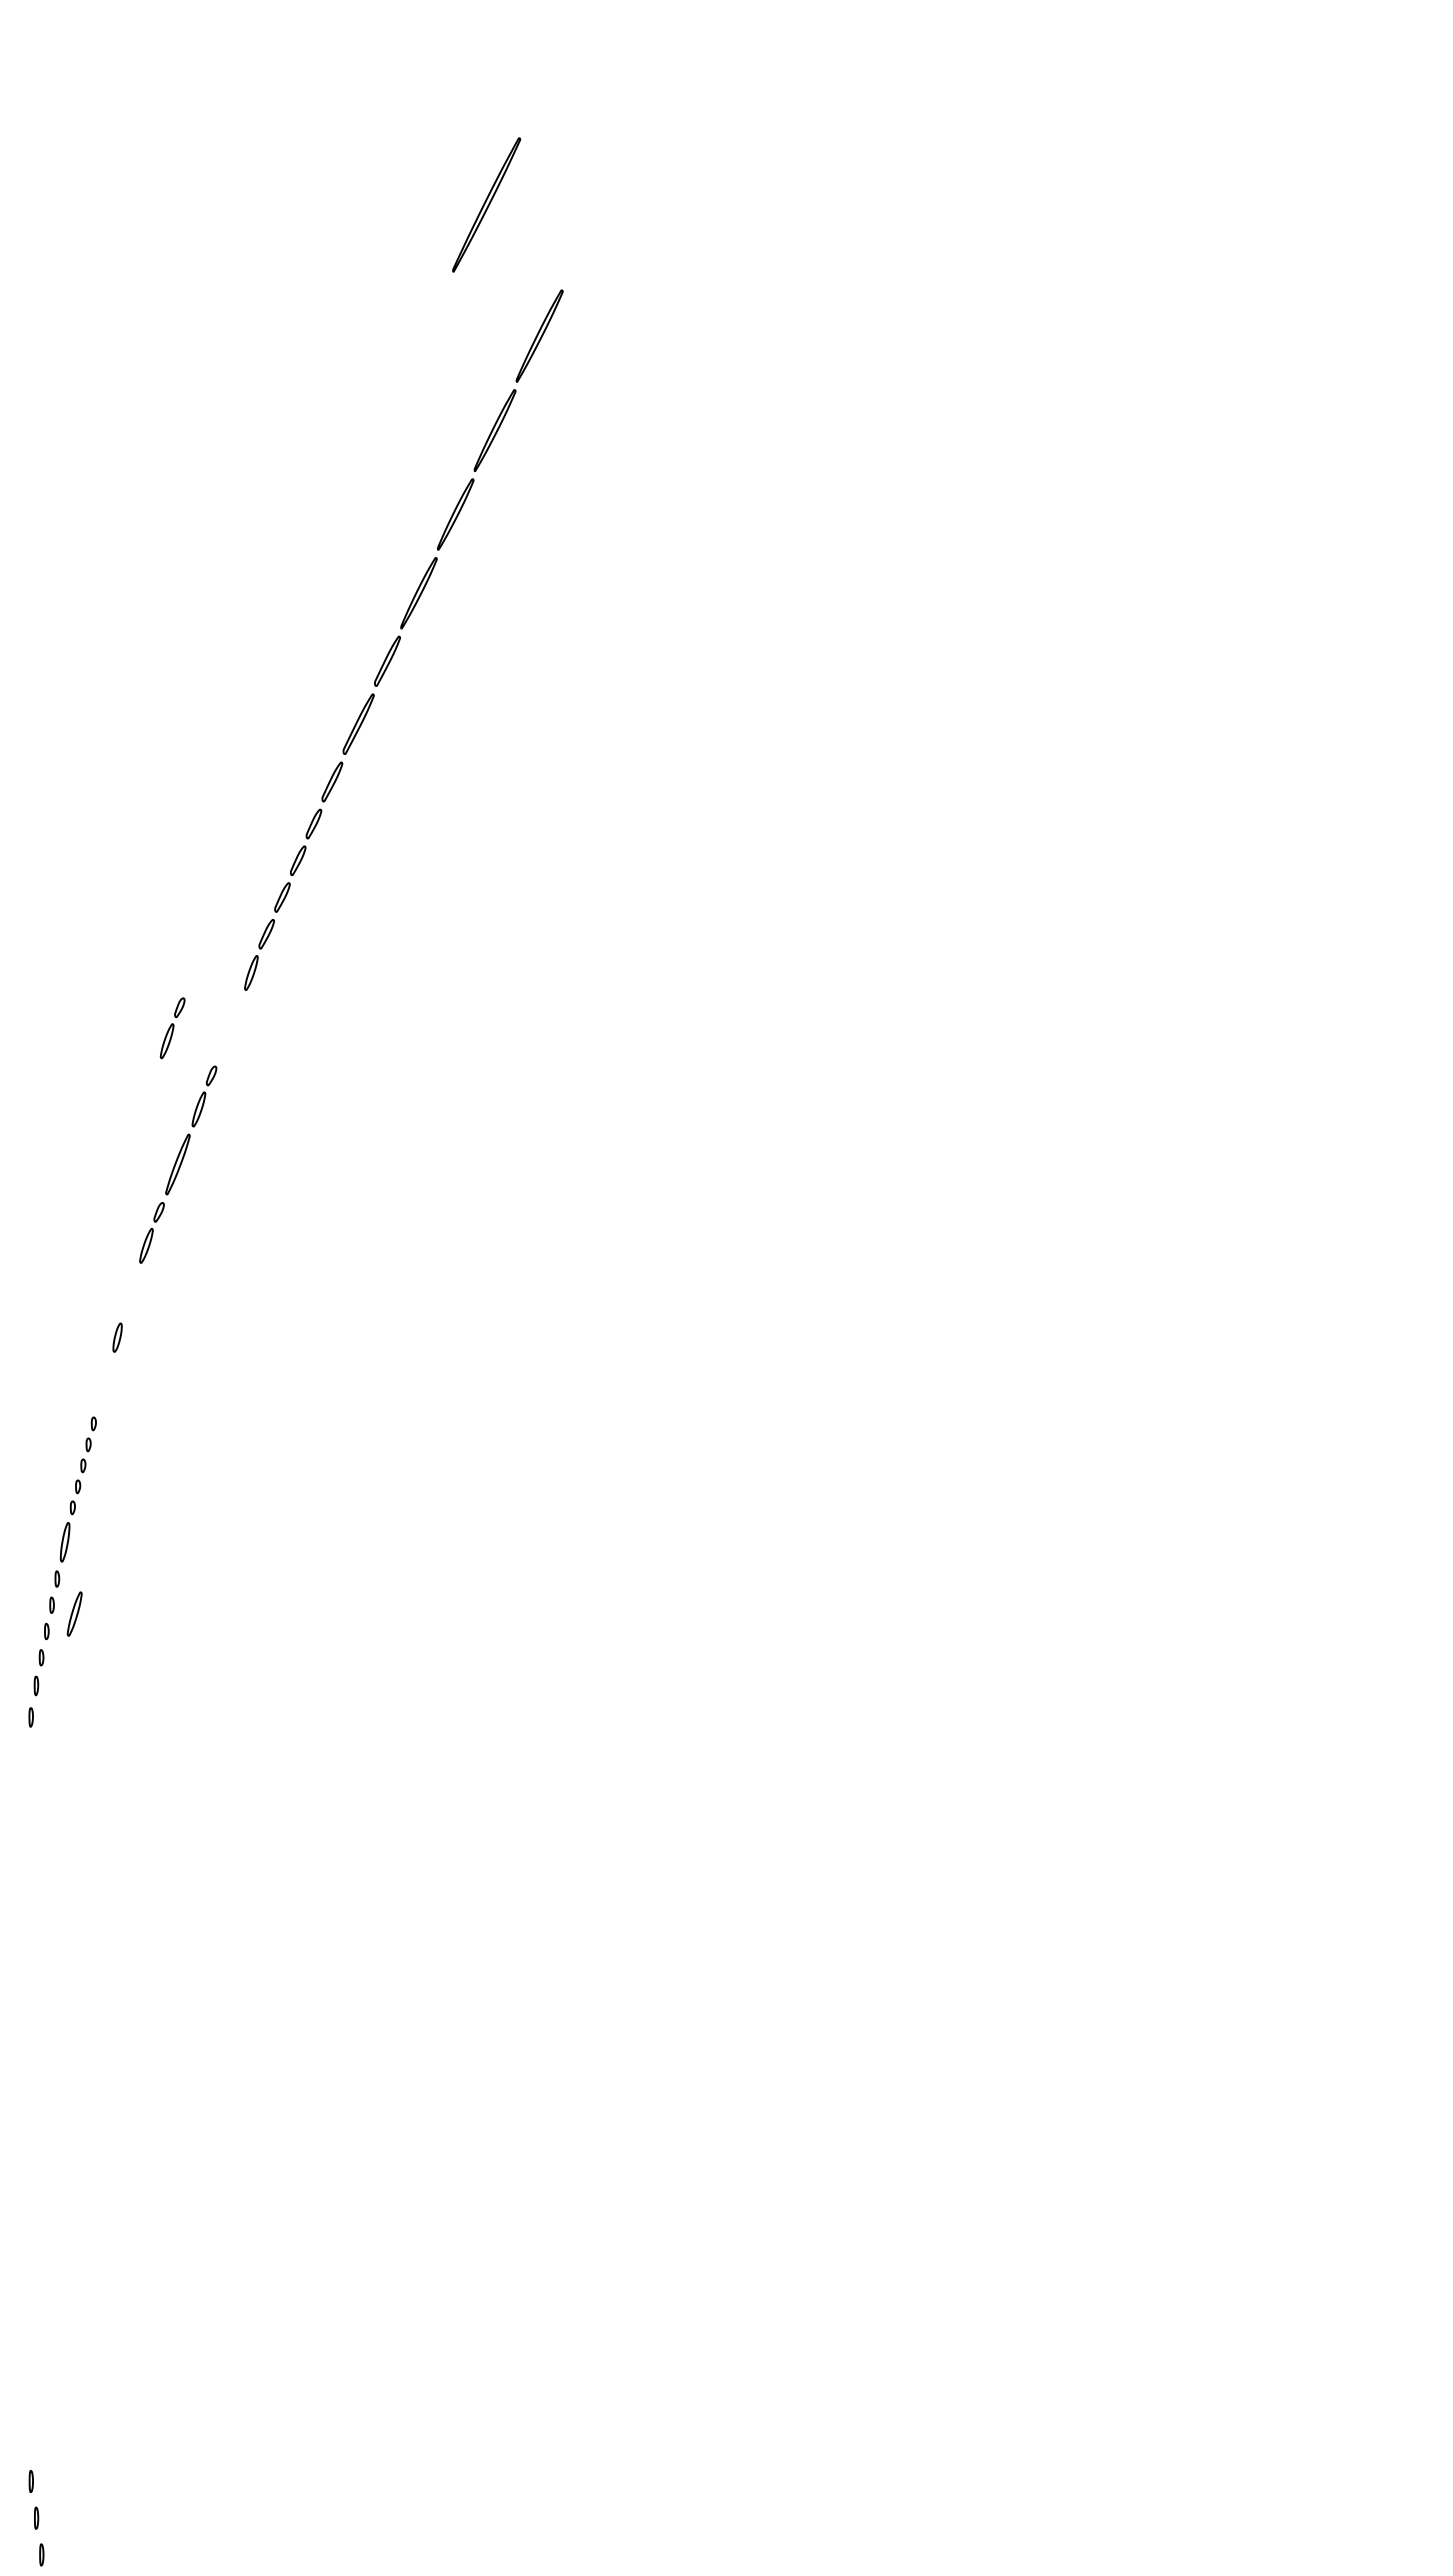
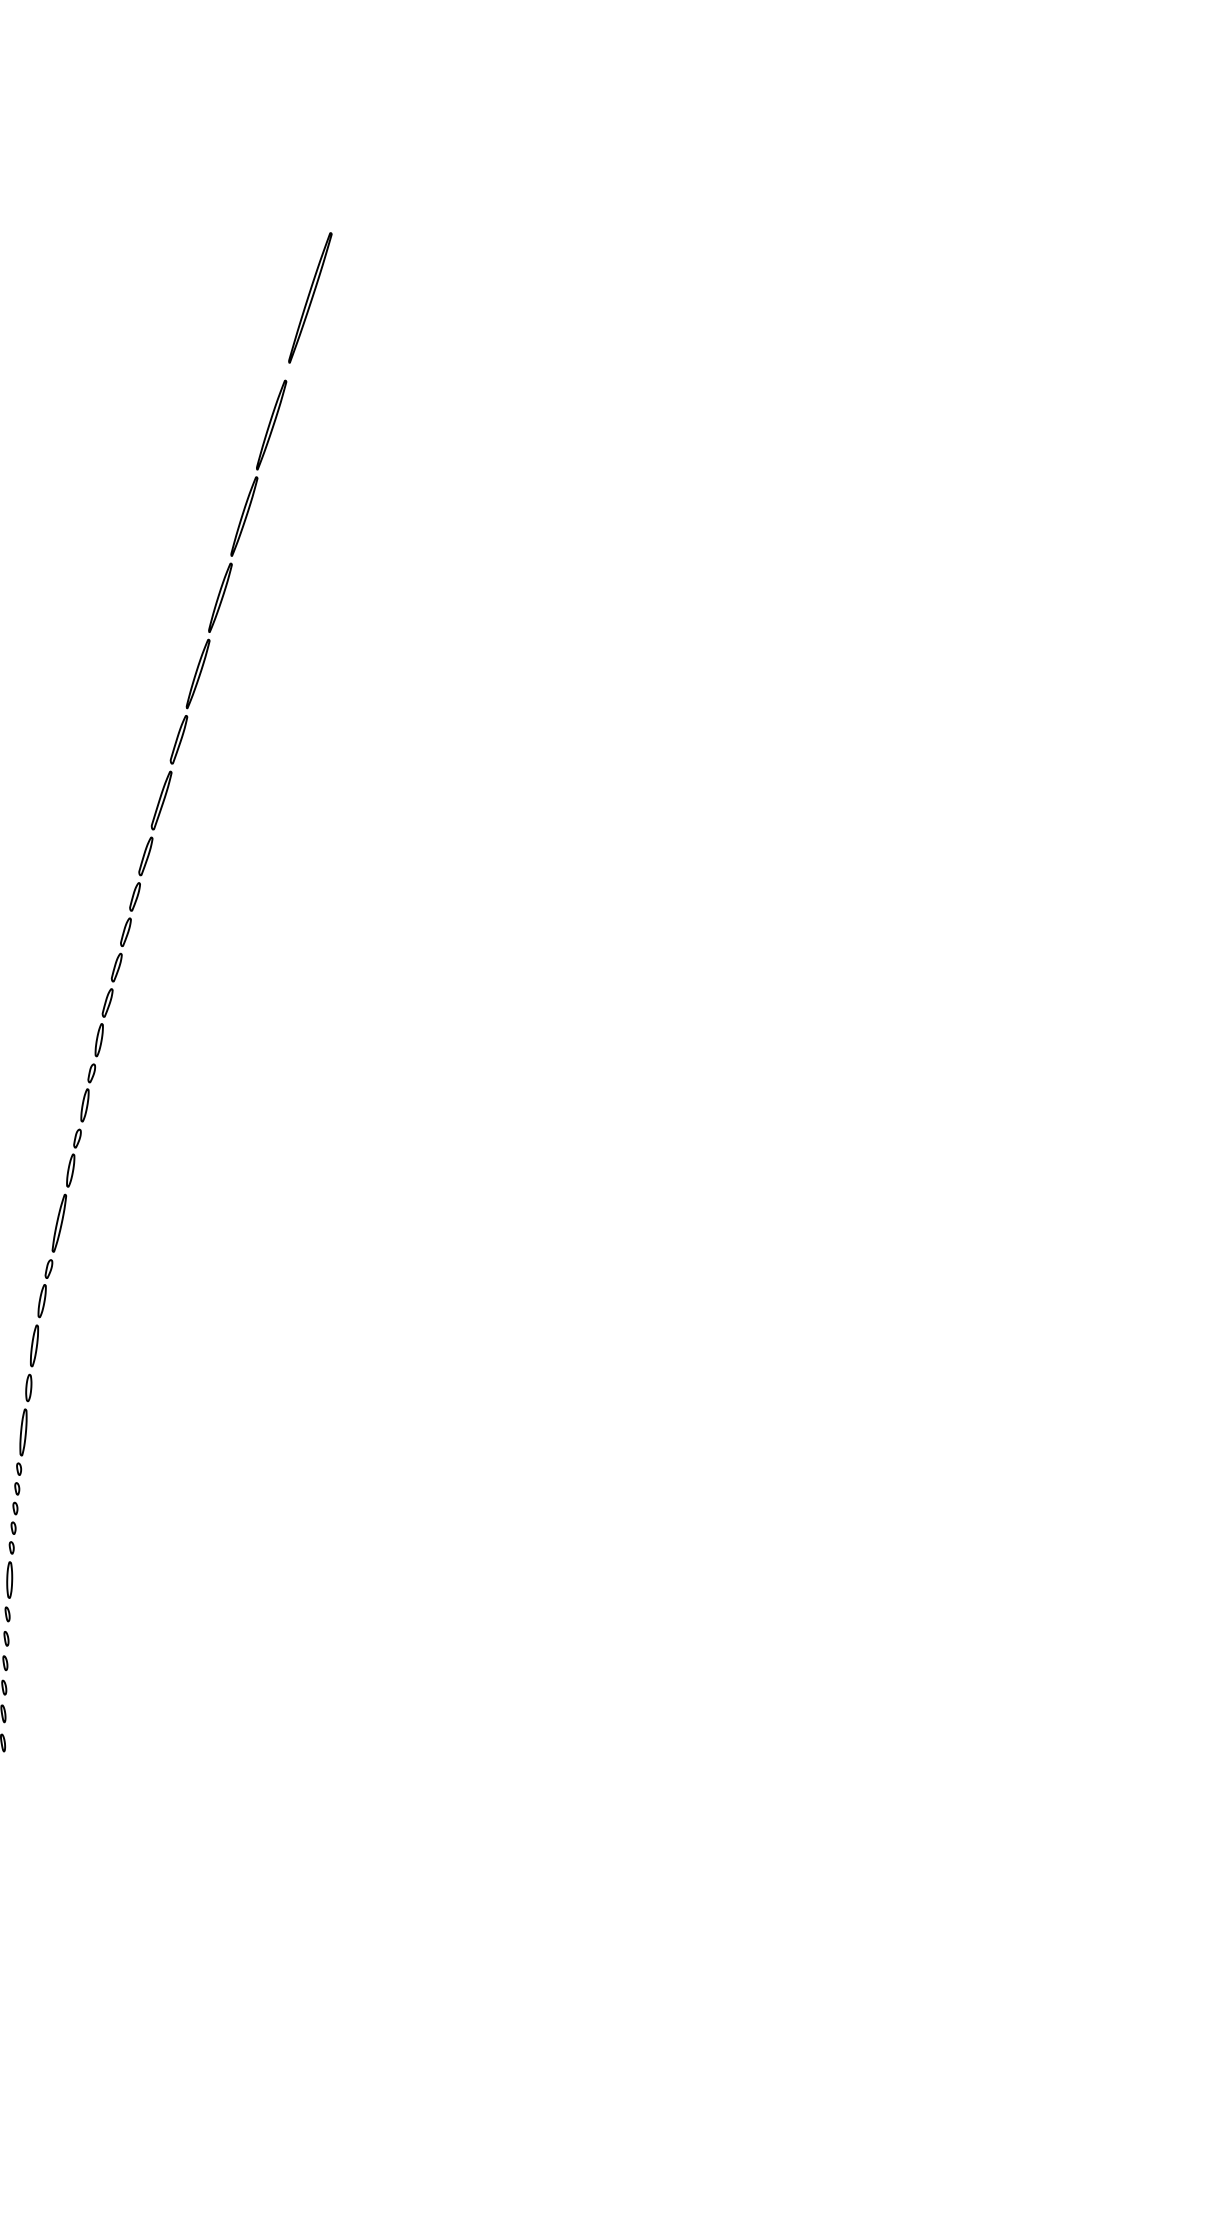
part: (486, 204) -> (310, 297), moved
part: (172, 1028) -> (88, 1093), moved
part: (104, 1384) -> (23, 1432), added
part: (74, 1613) -> (34, 1345), moved

